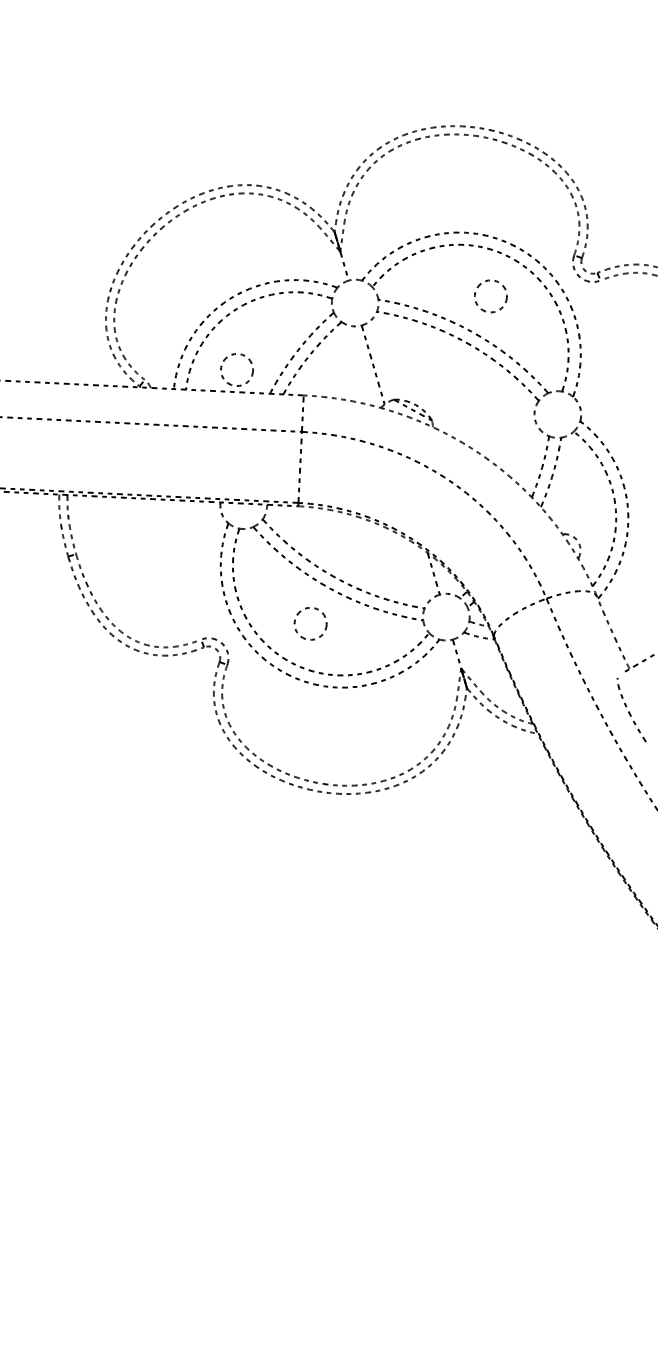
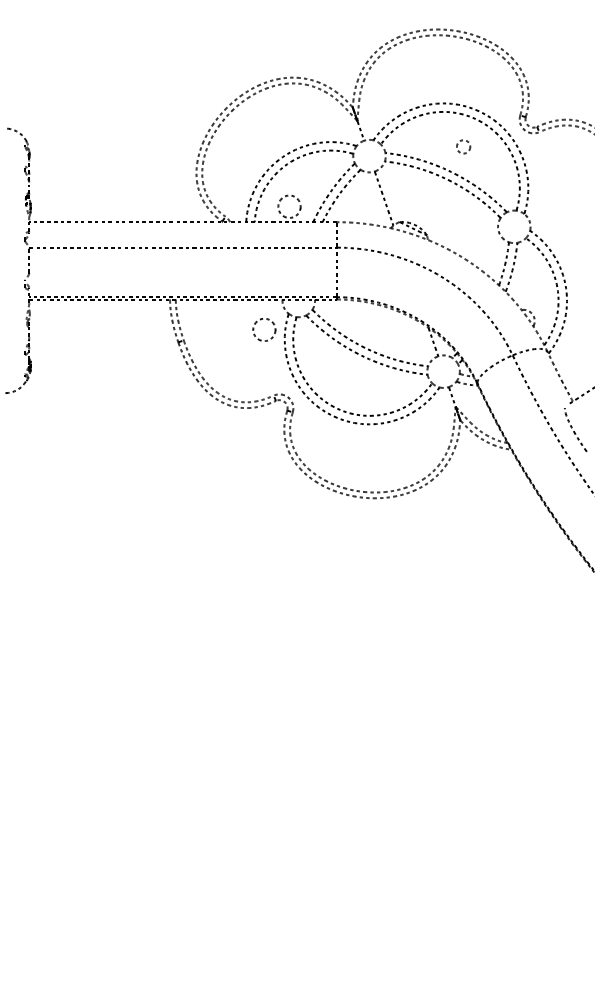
circle: (490, 295) -> (463, 146), size x0.6
circle: (310, 623) -> (264, 329), moved

